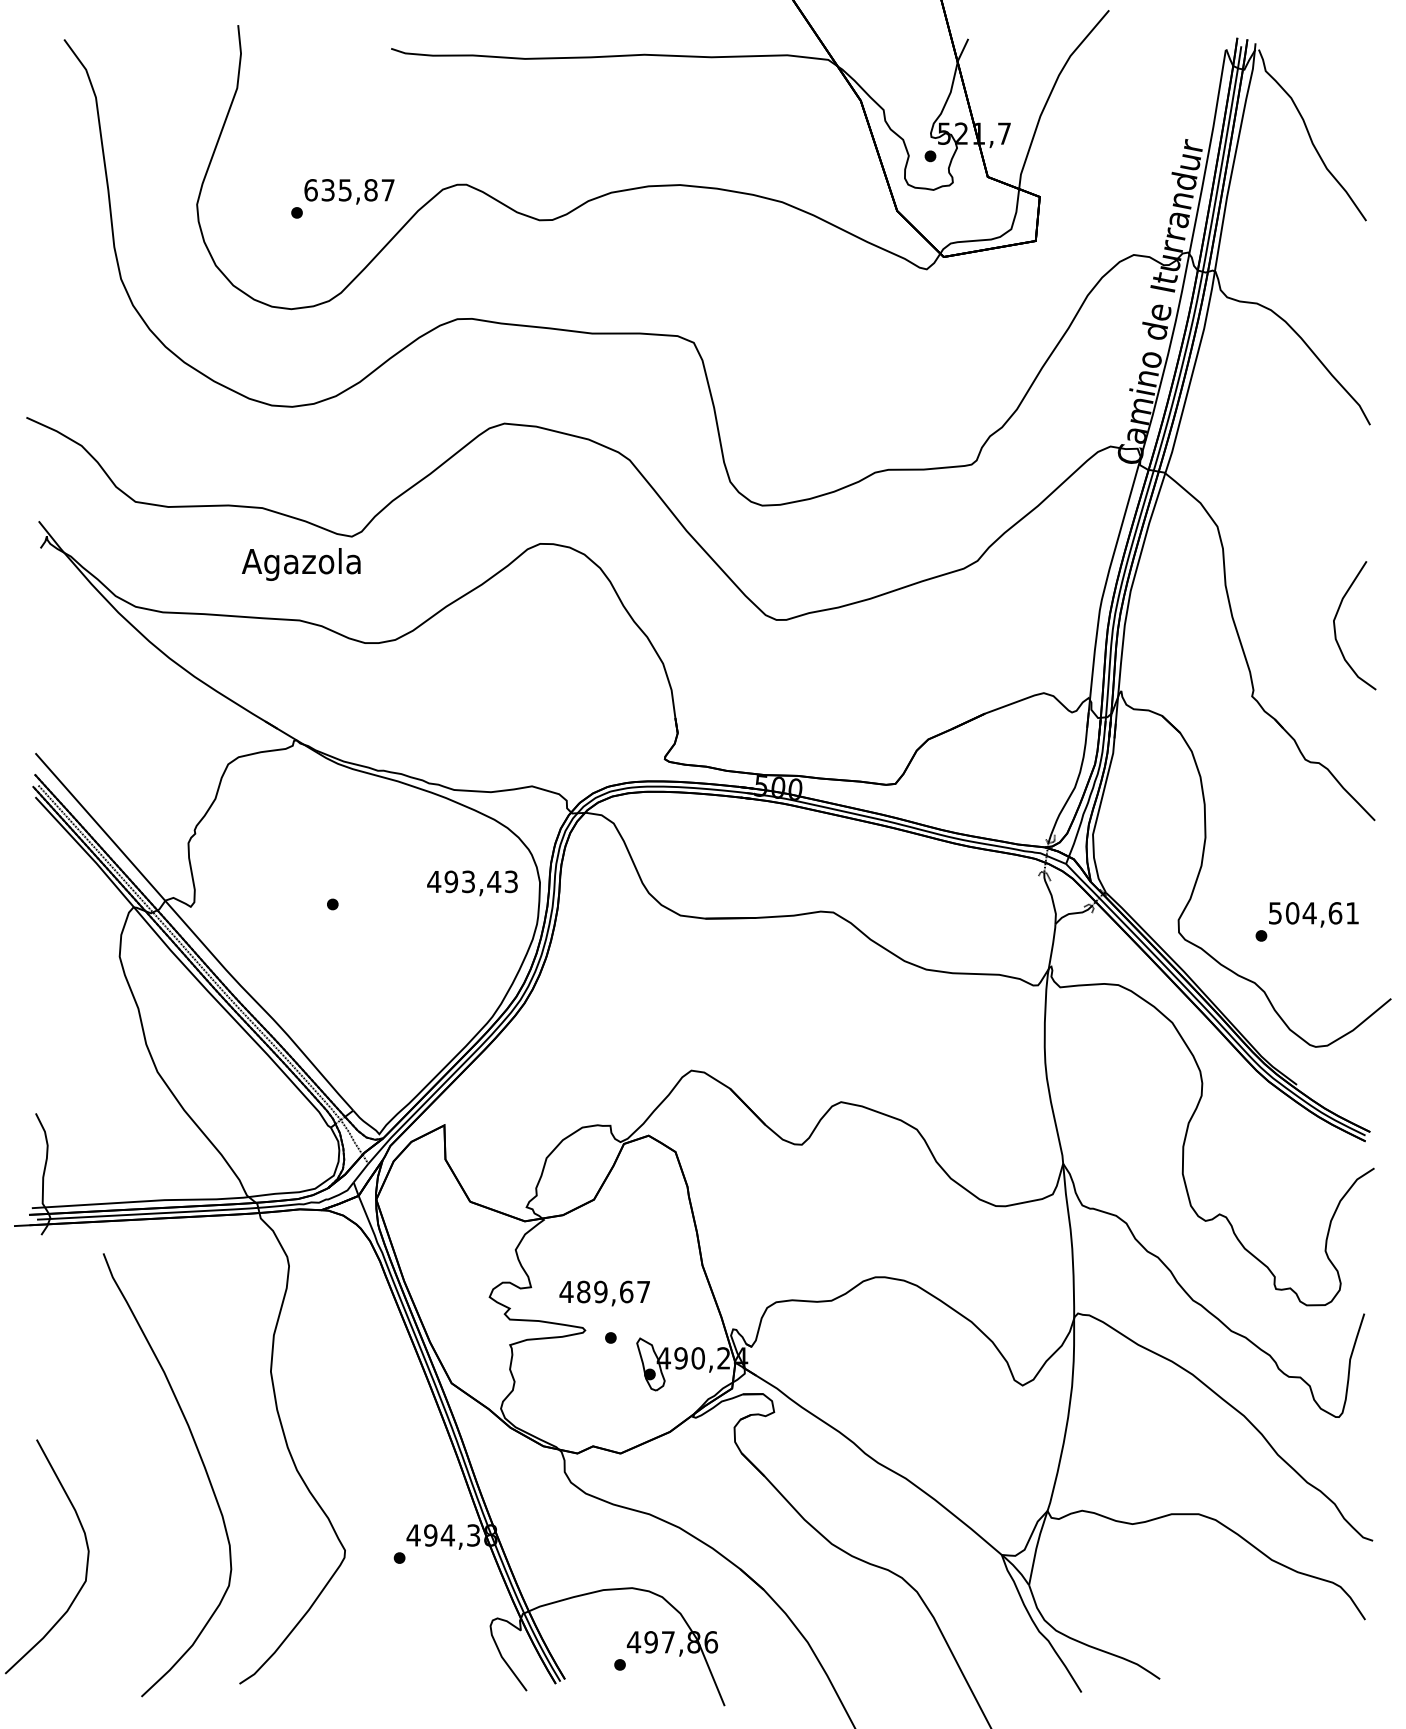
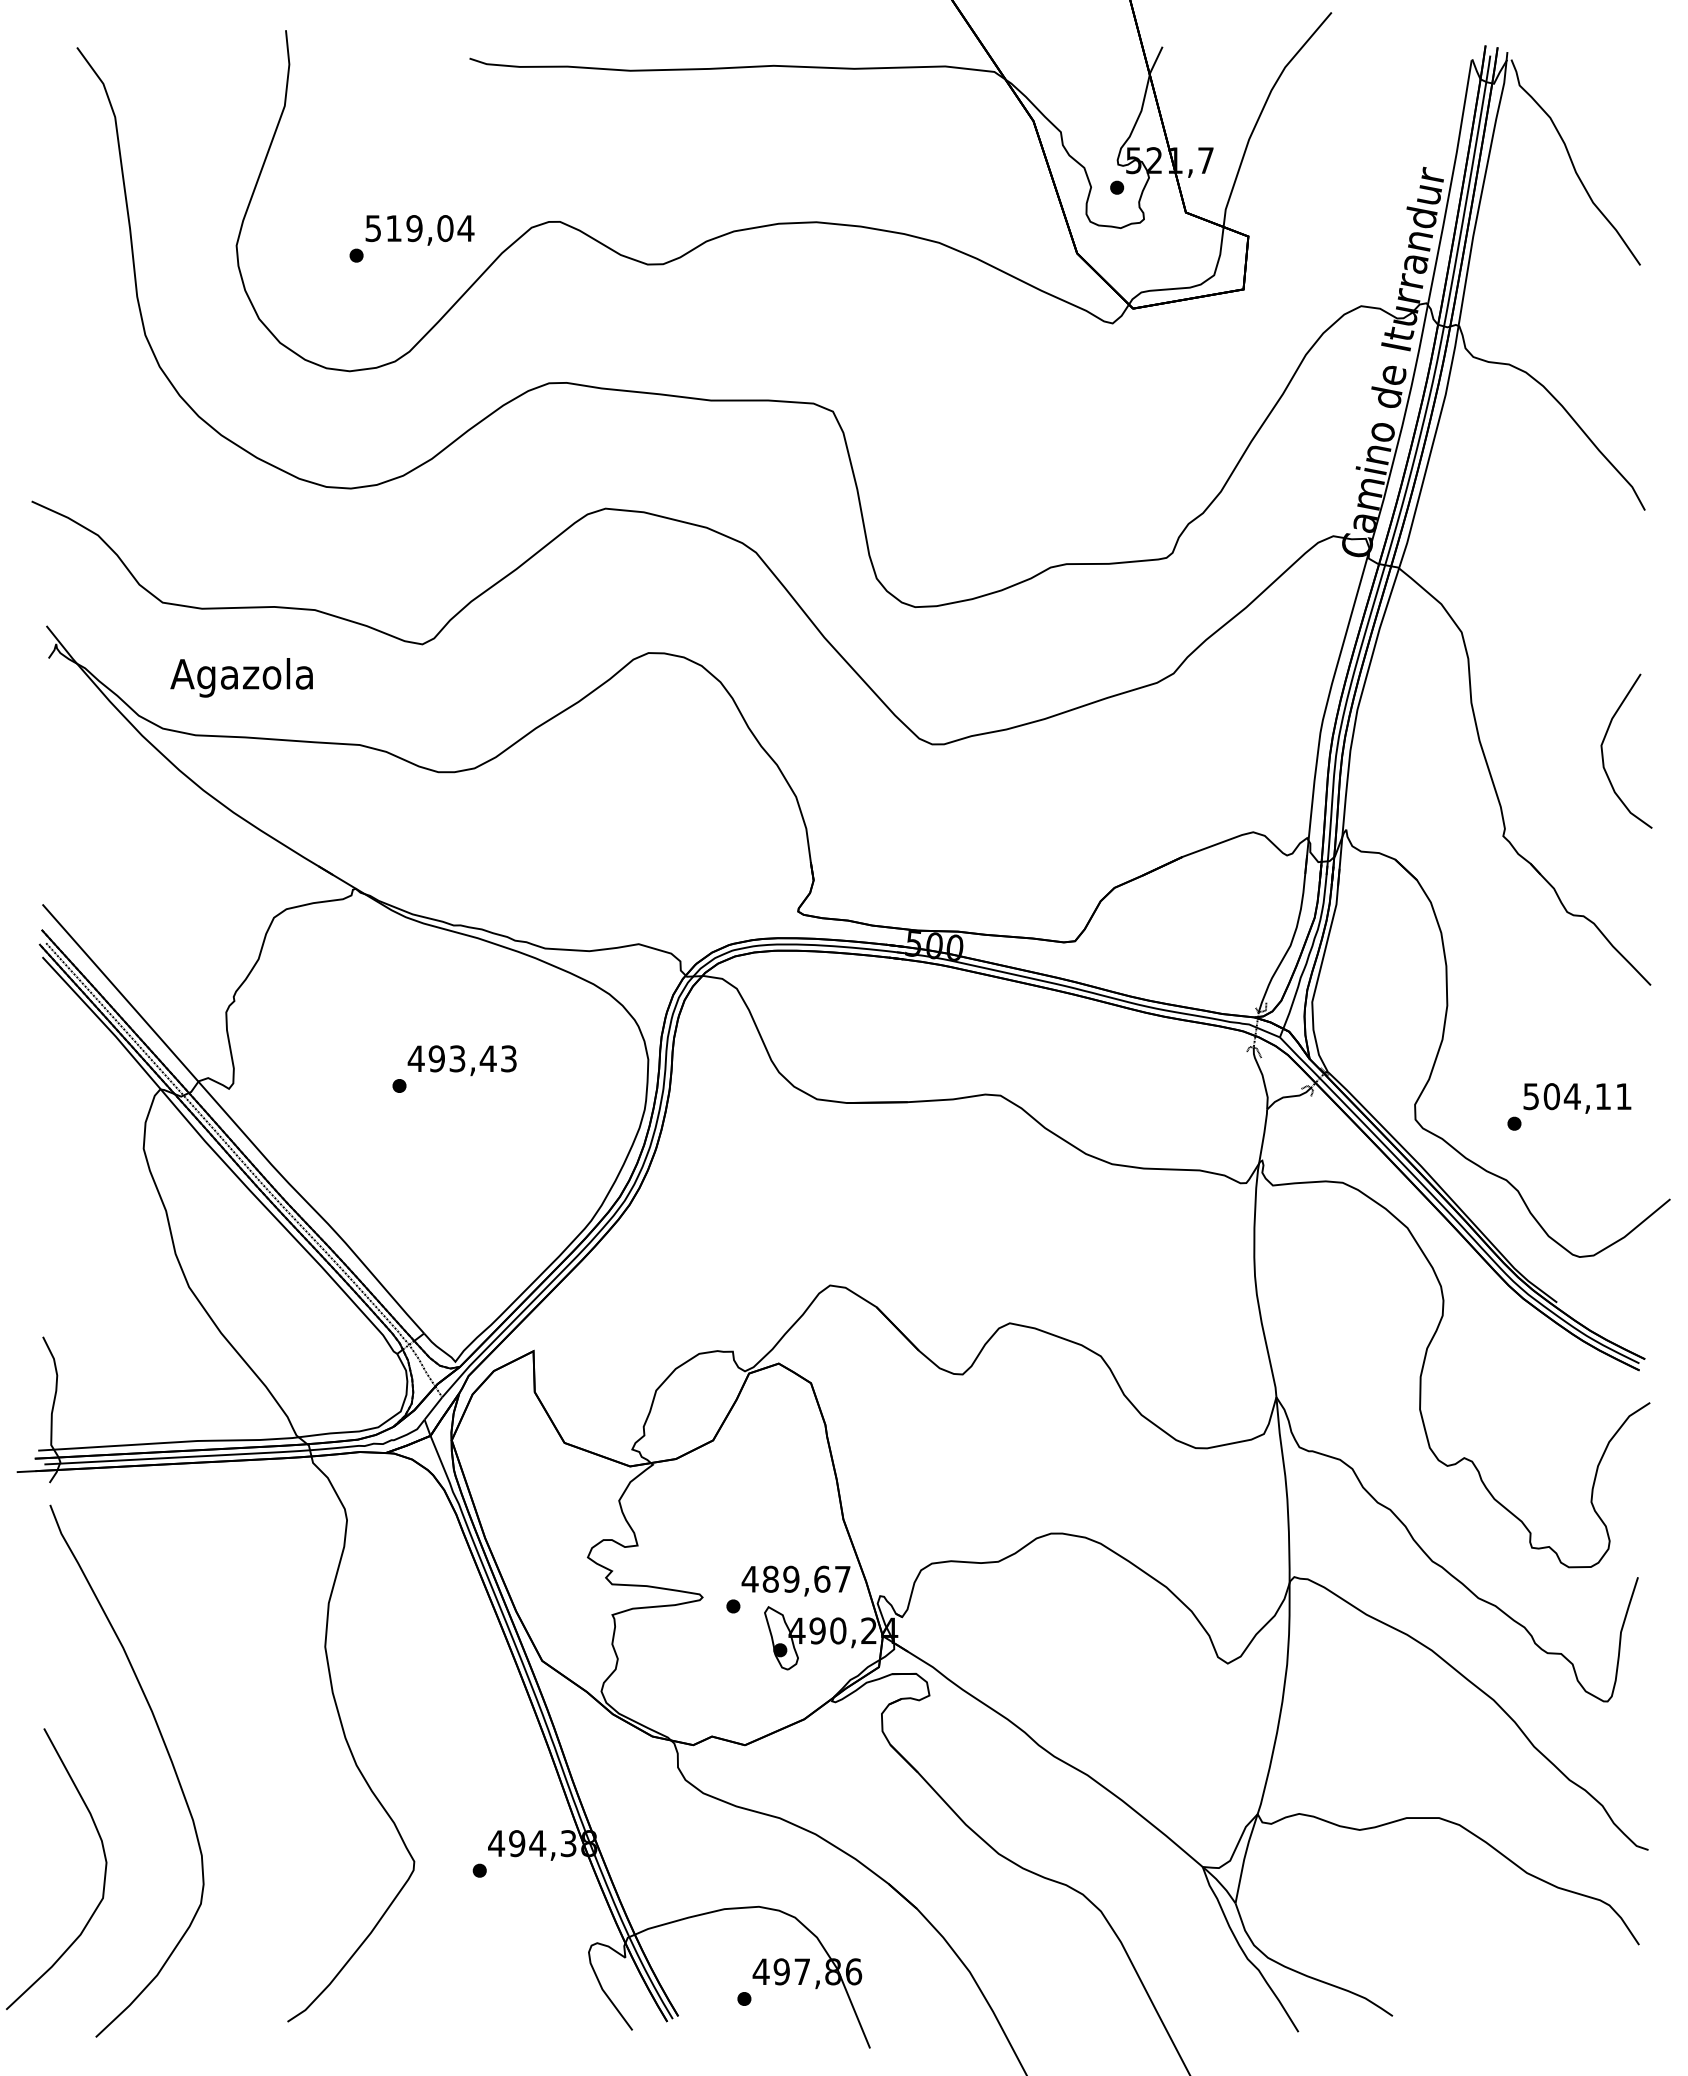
text: (349, 190) -> (419, 228), 635,87 -> 519,04
text: (301, 564) -> (241, 677), moved
text: (471, 883) -> (461, 1060), moved
text: (1335, 913) -> (1603, 1096), 504,61 -> 504,11
text: (604, 1293) -> (795, 1580), moved
curve: (202, 1462) -> (168, 1756), moved

